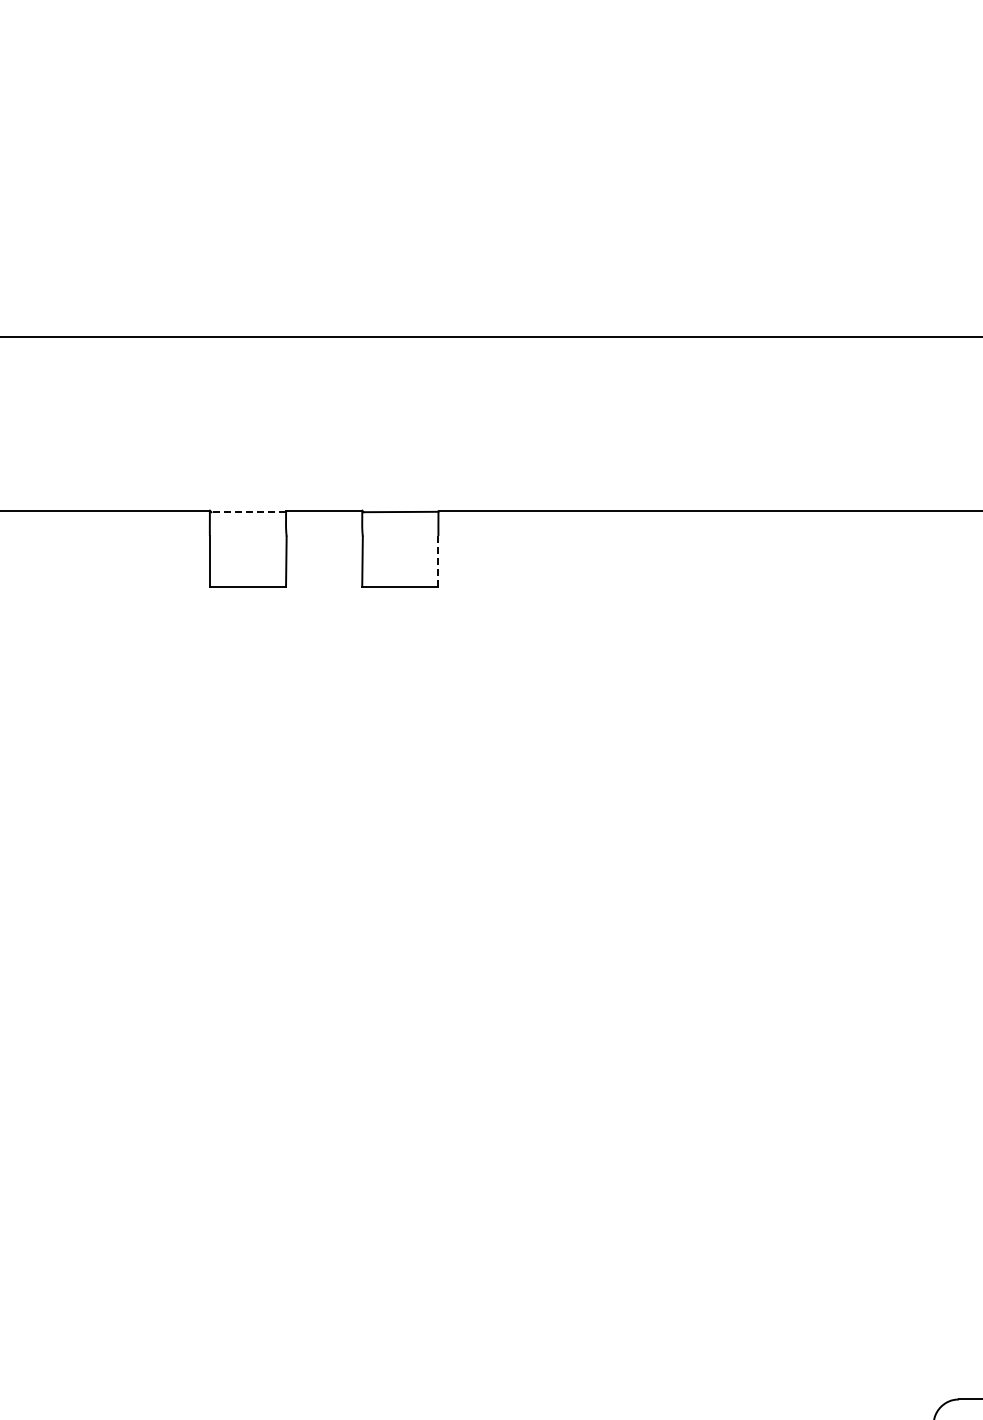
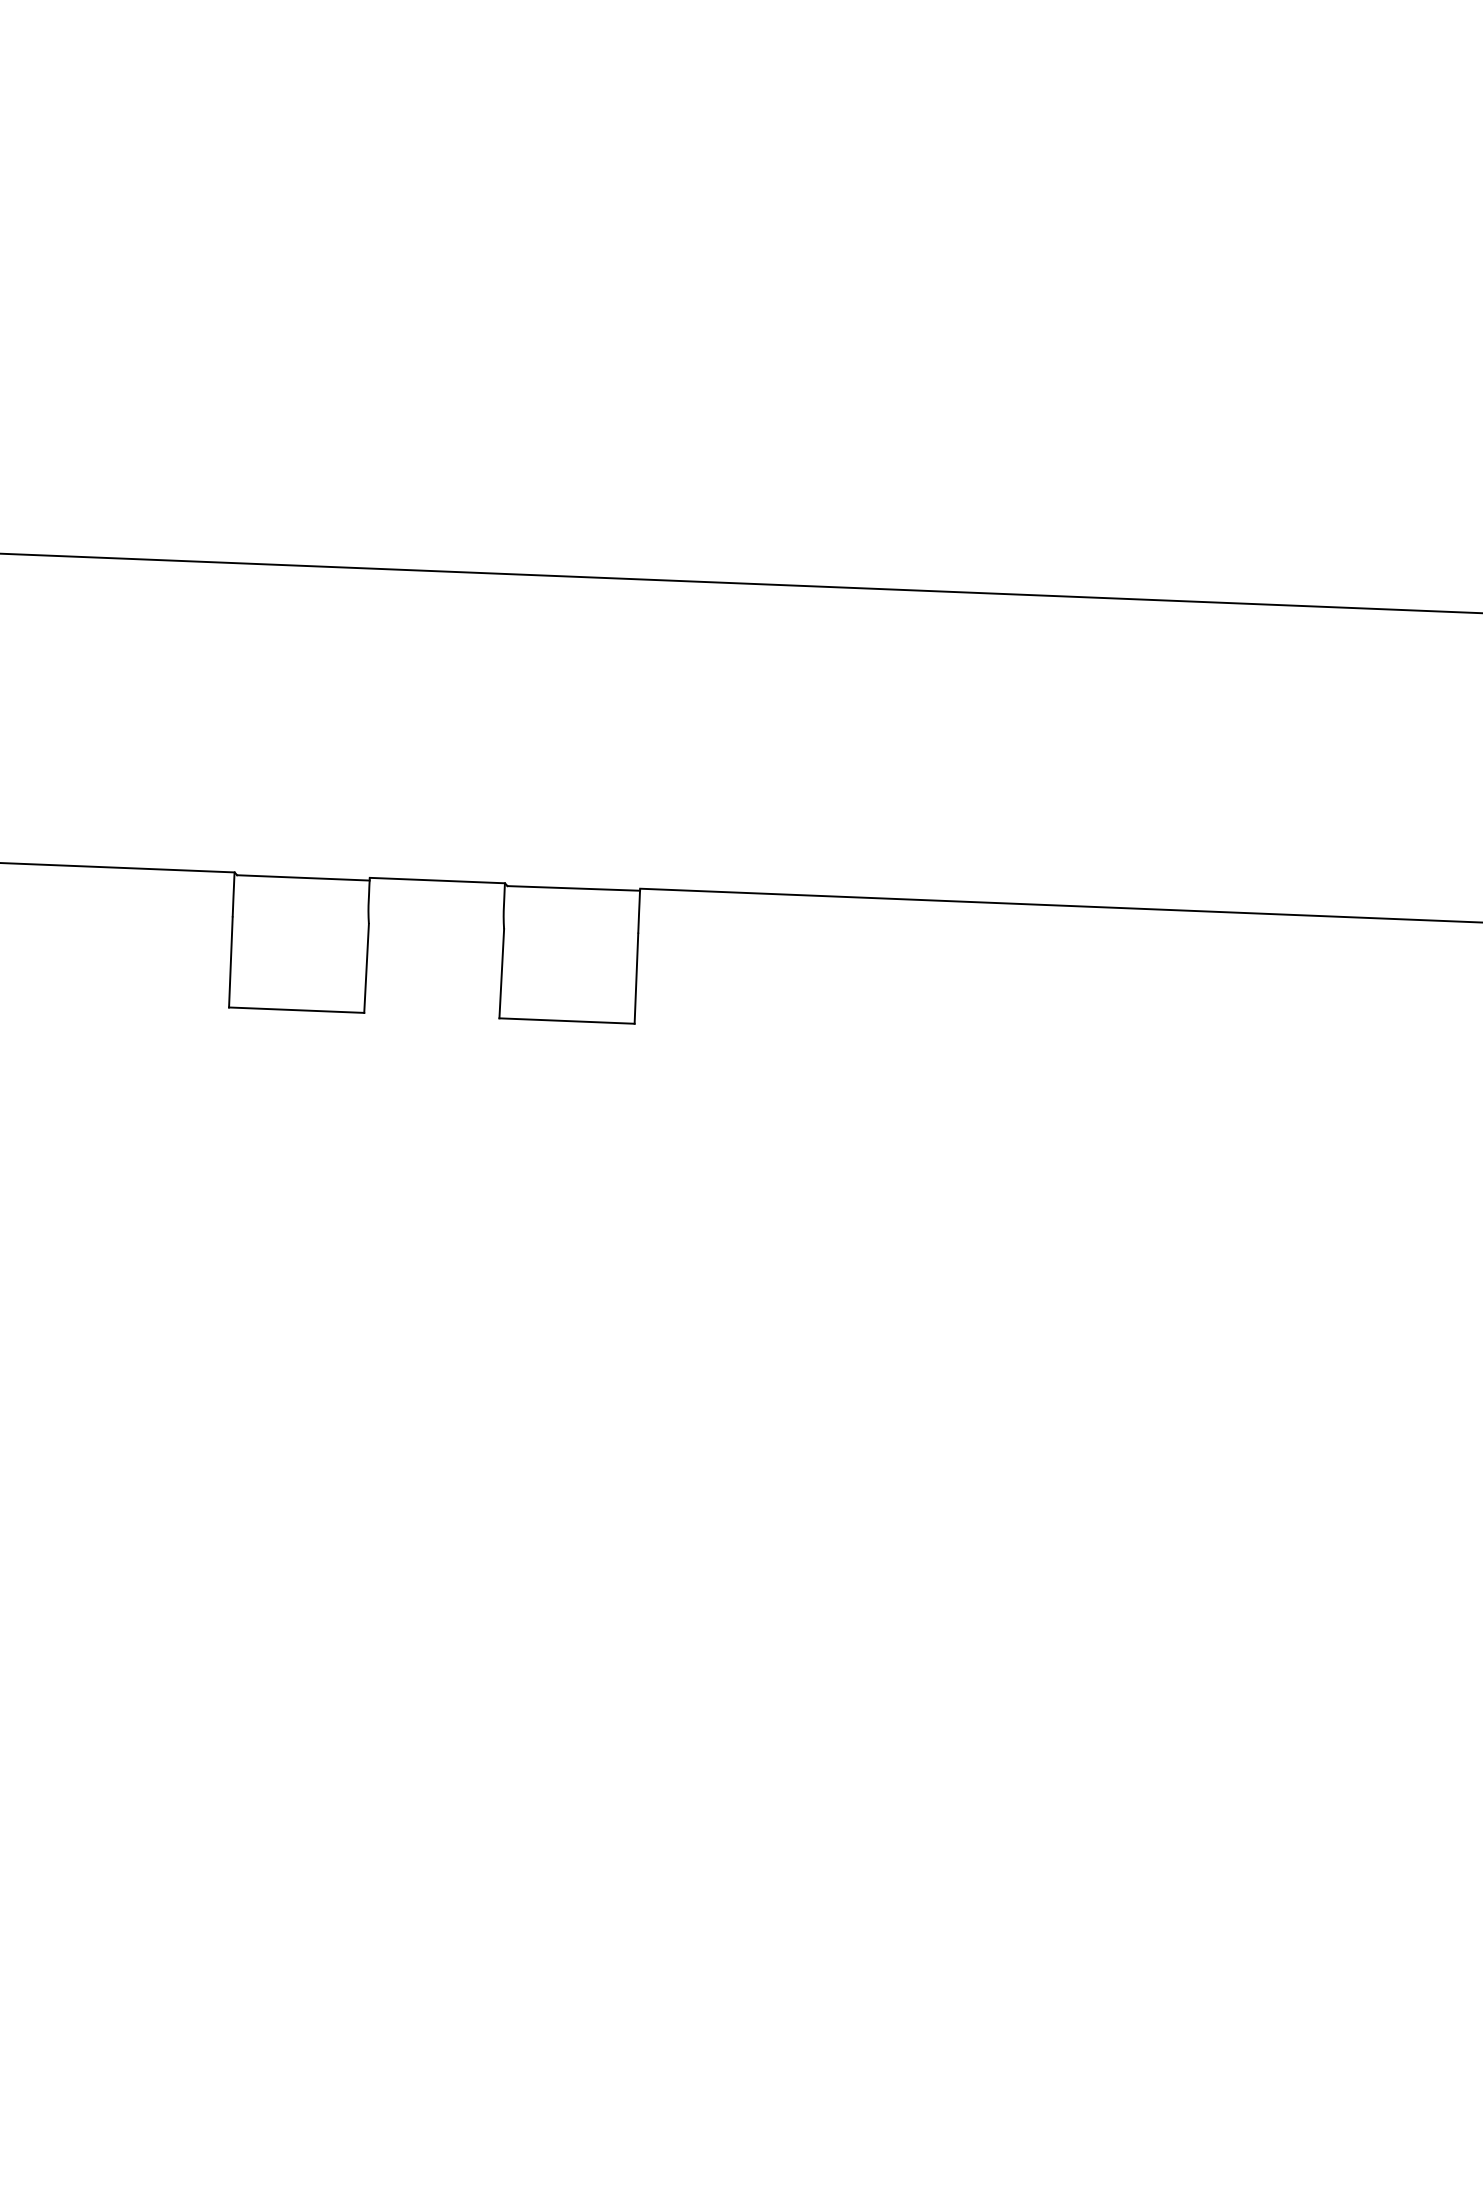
line: (248, 512) -> (302, 878), dashed -> solid
line: (438, 561) -> (636, 978), dashed -> solid

